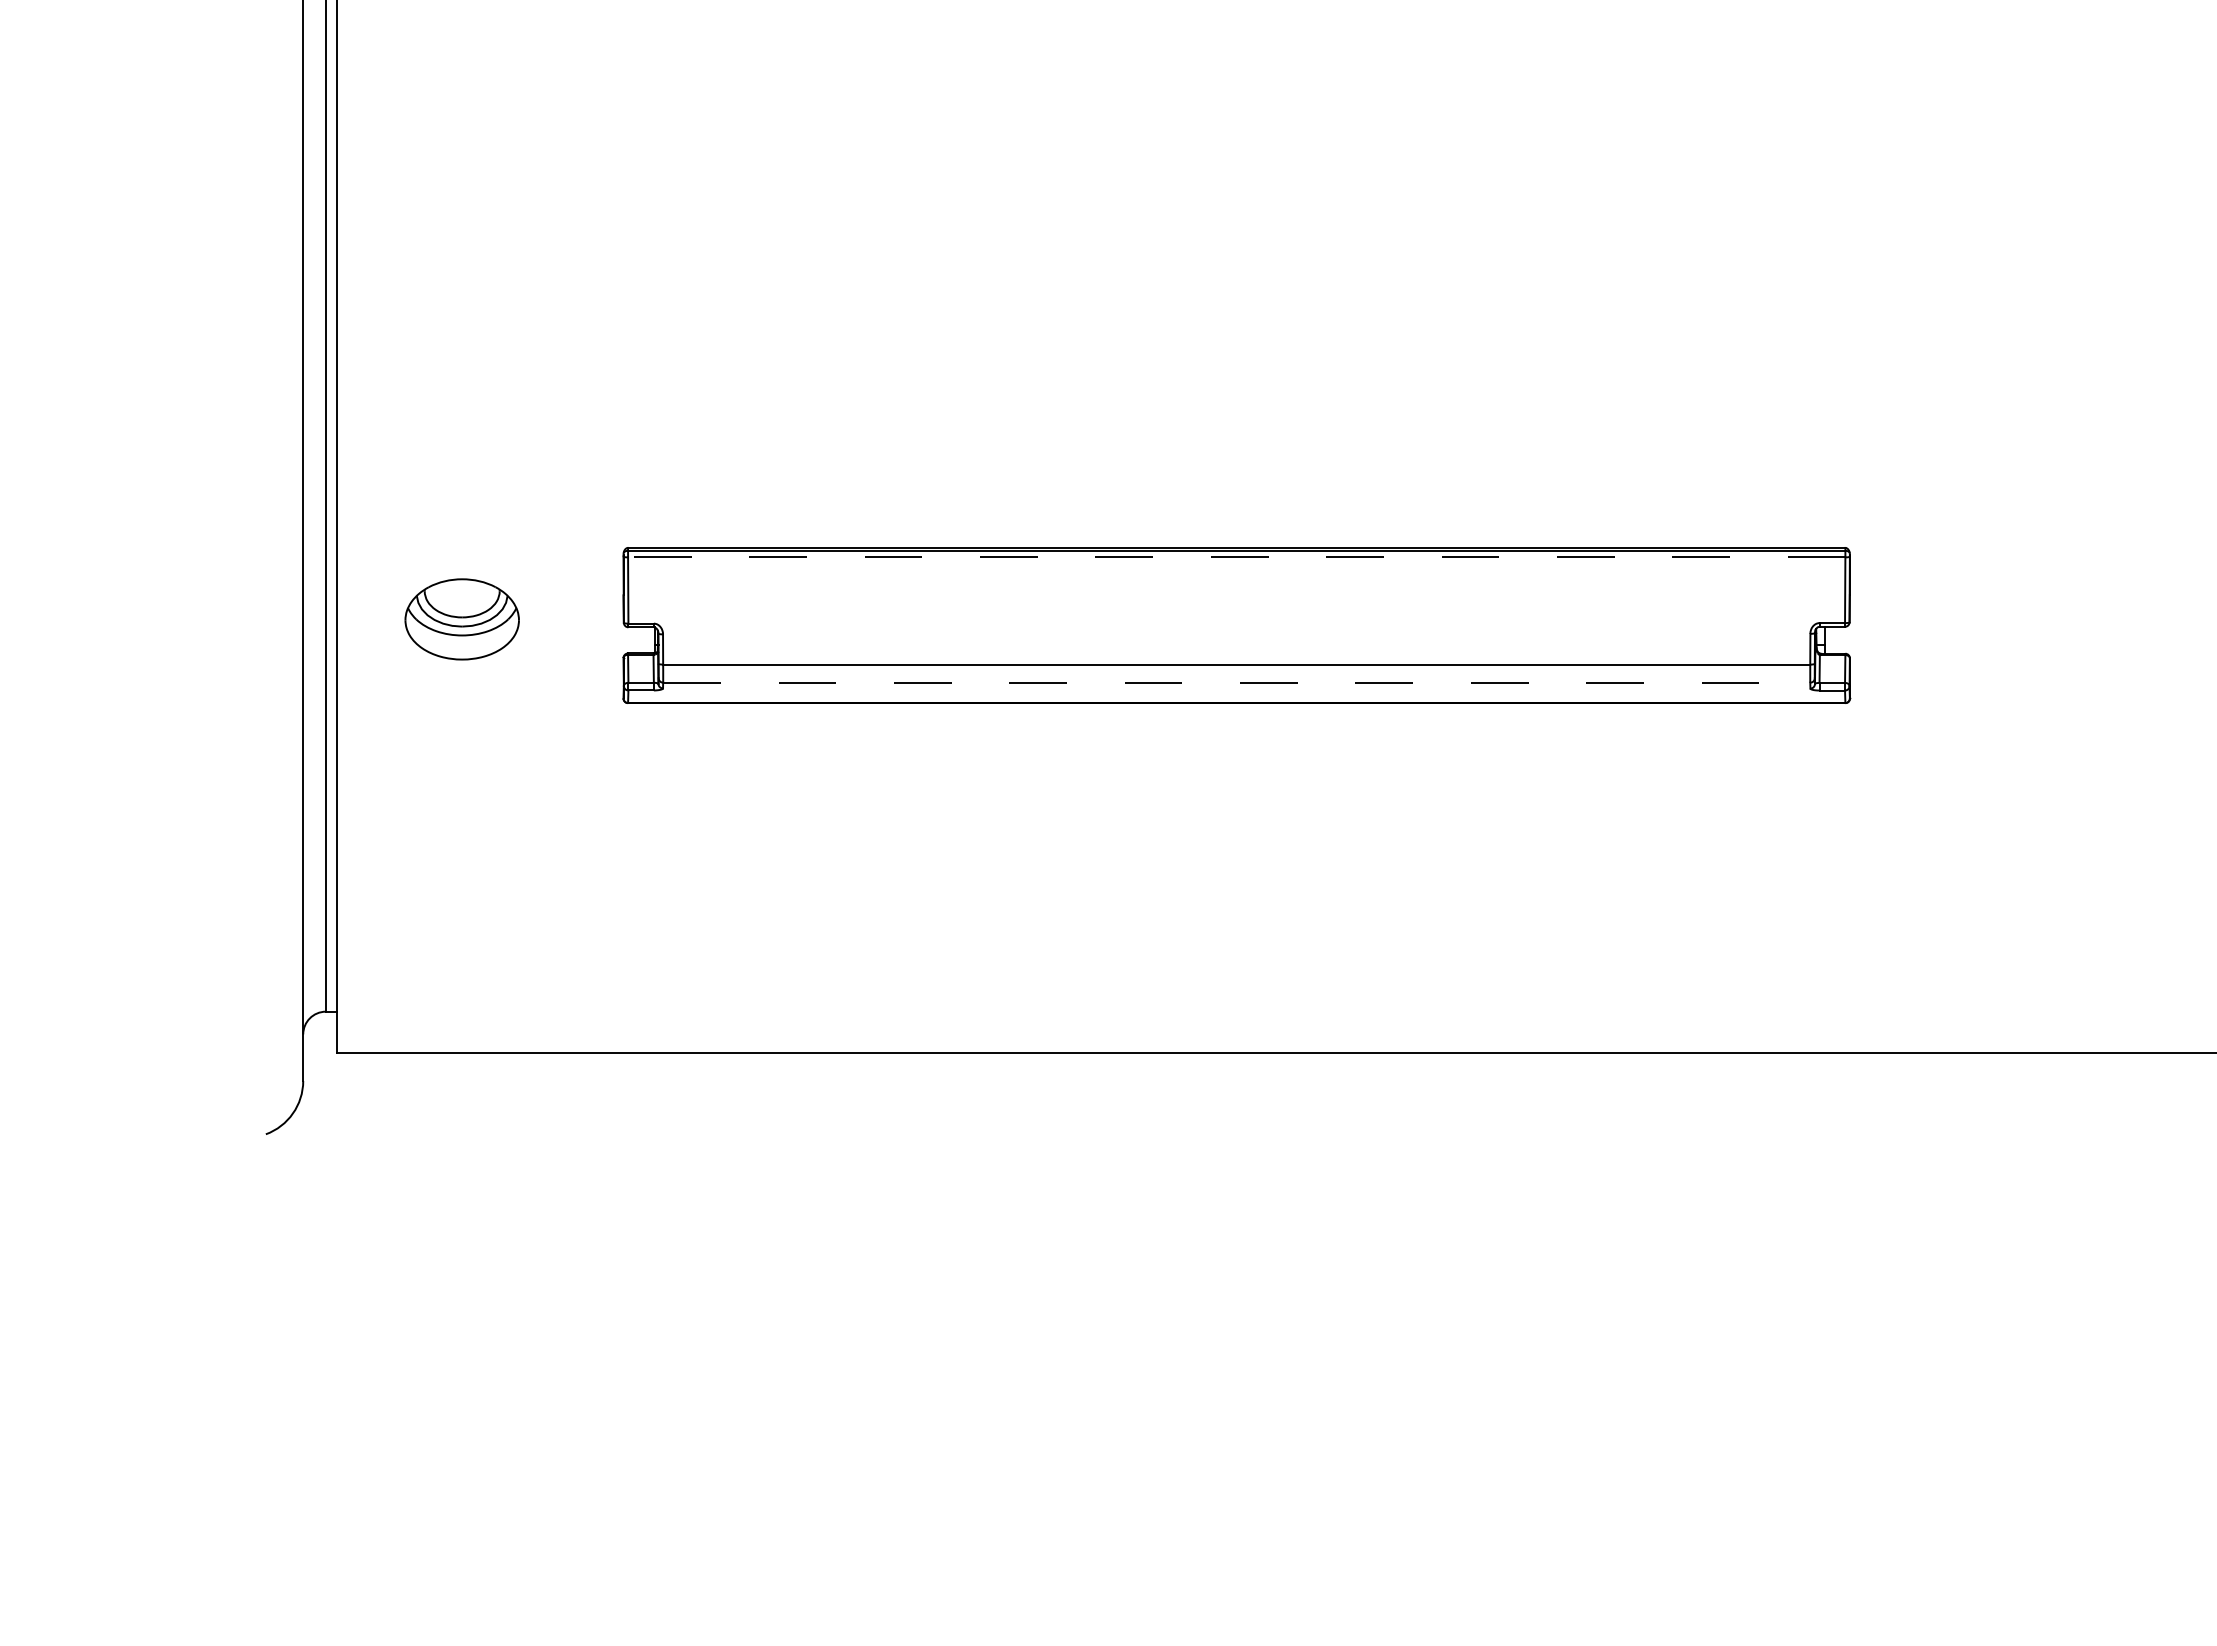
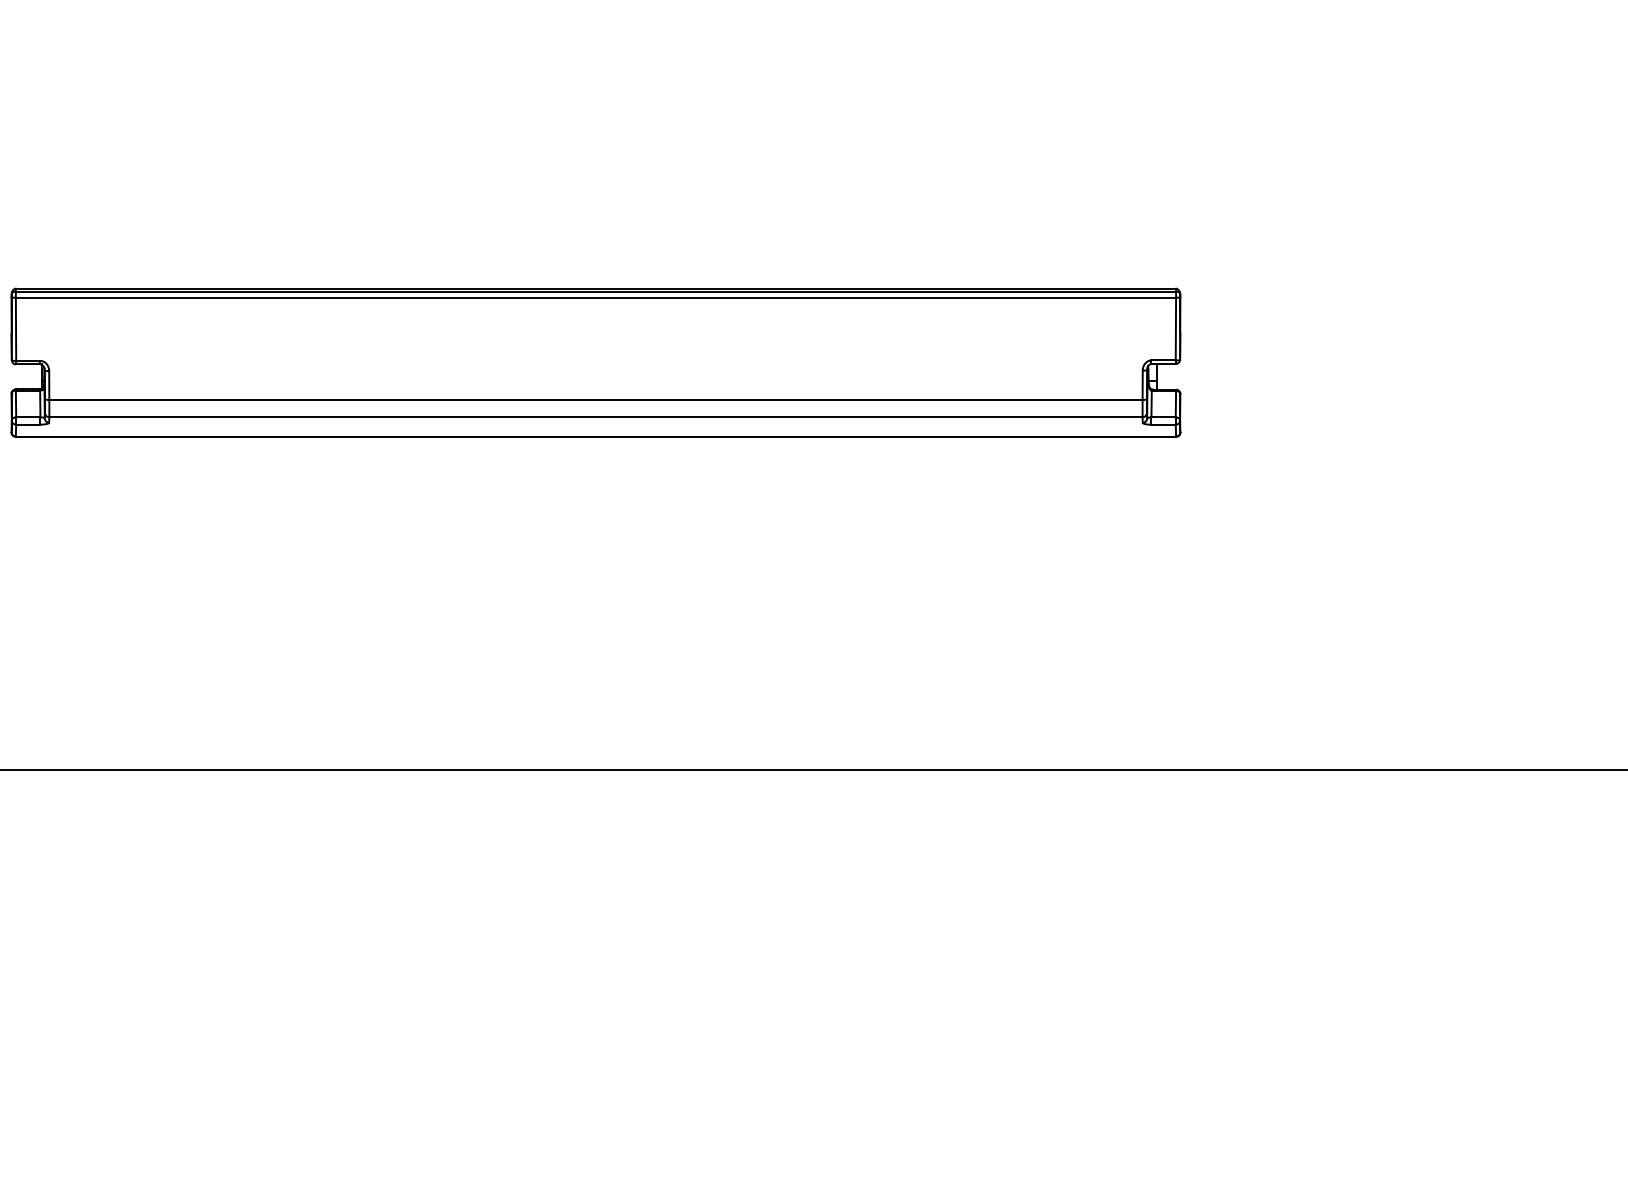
line: (1236, 557) -> (595, 297), dashed -> solid
line: (1236, 682) -> (595, 417), dashed -> solid

